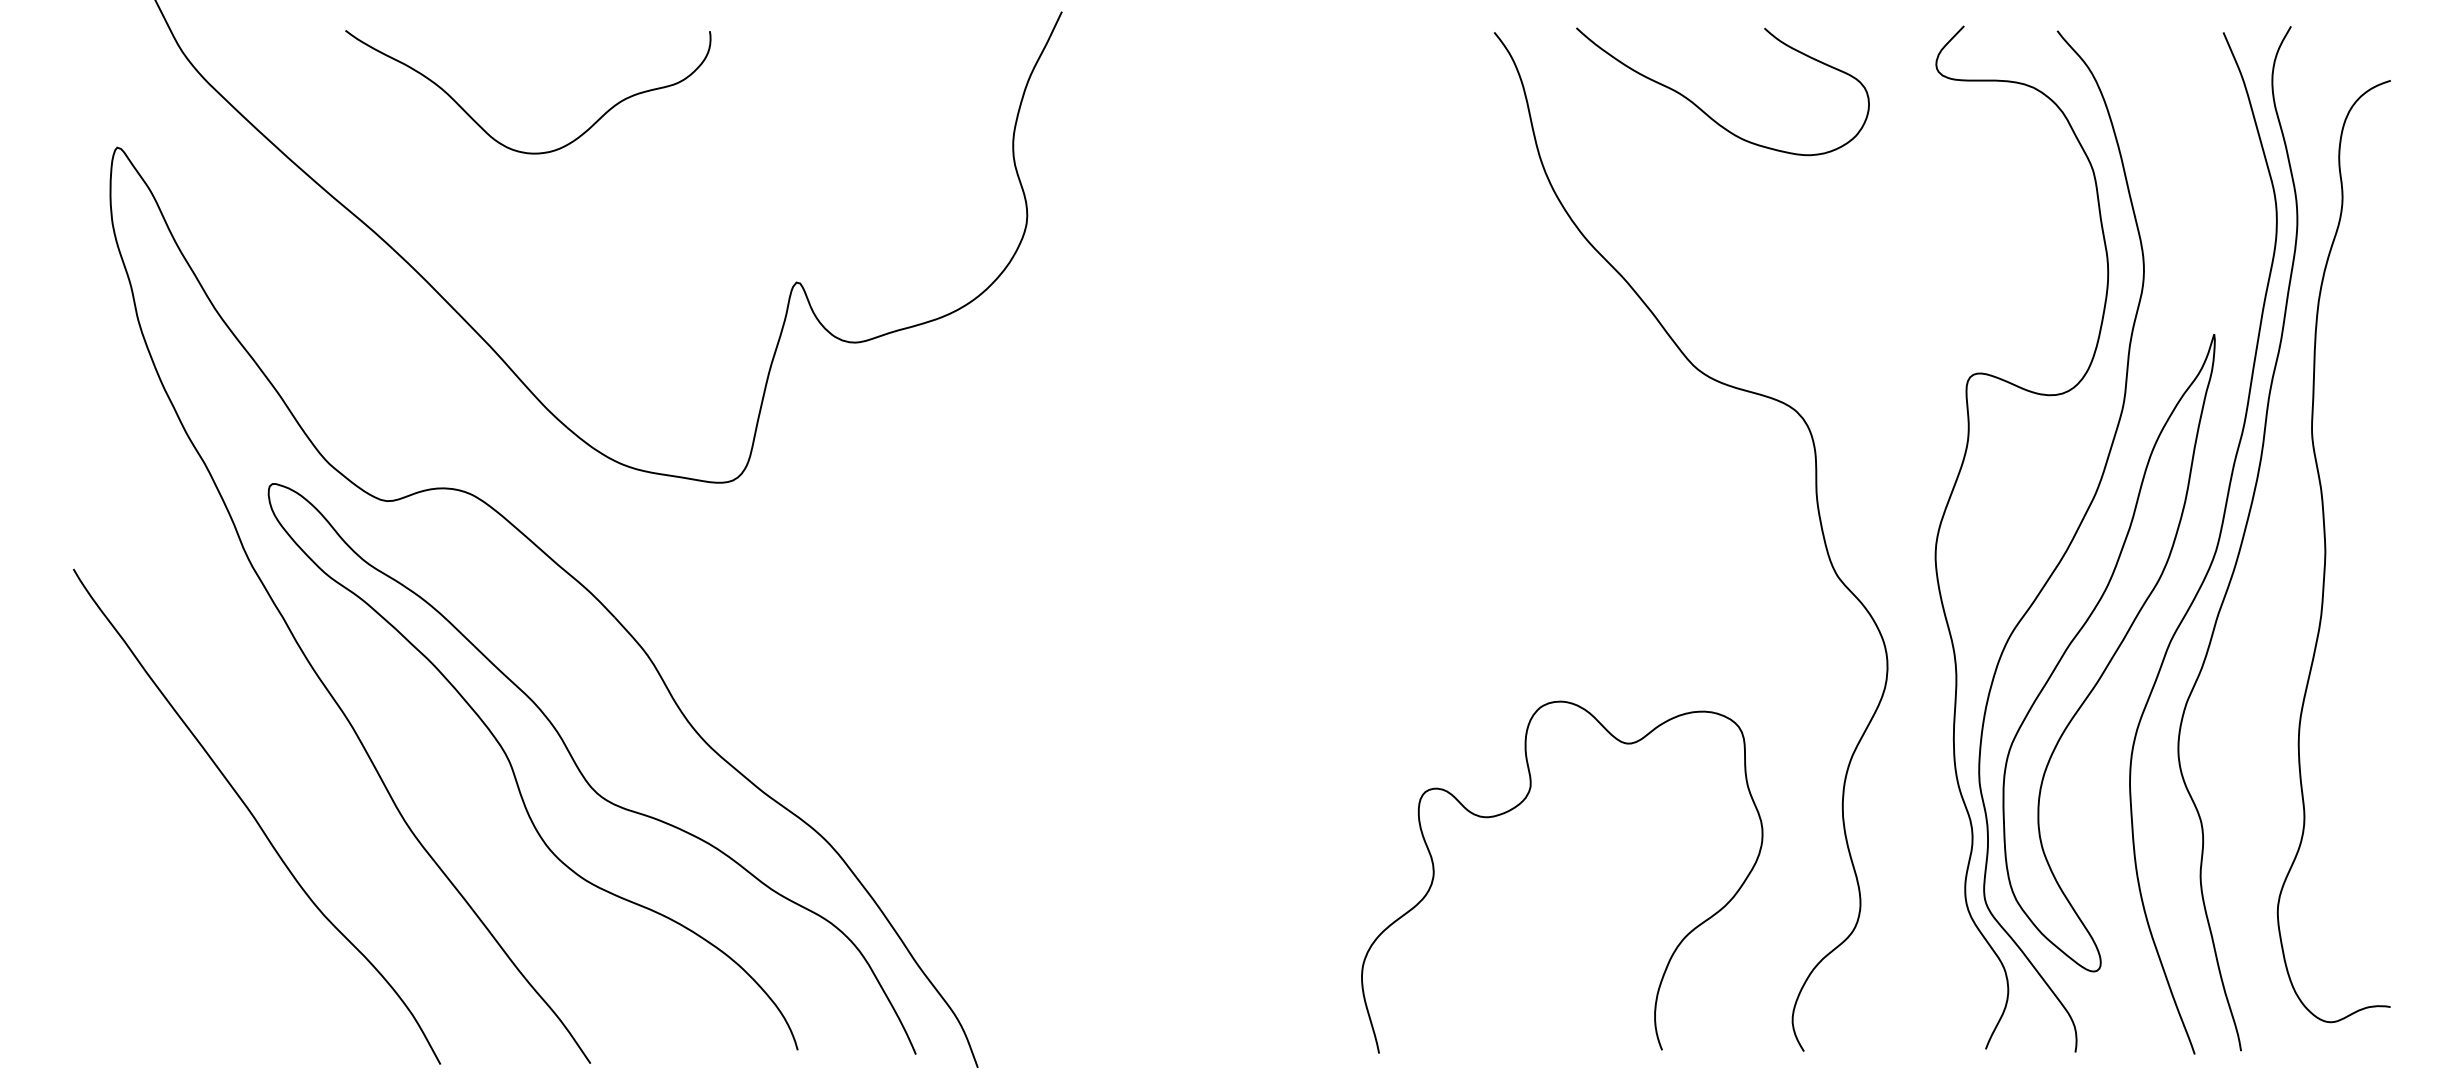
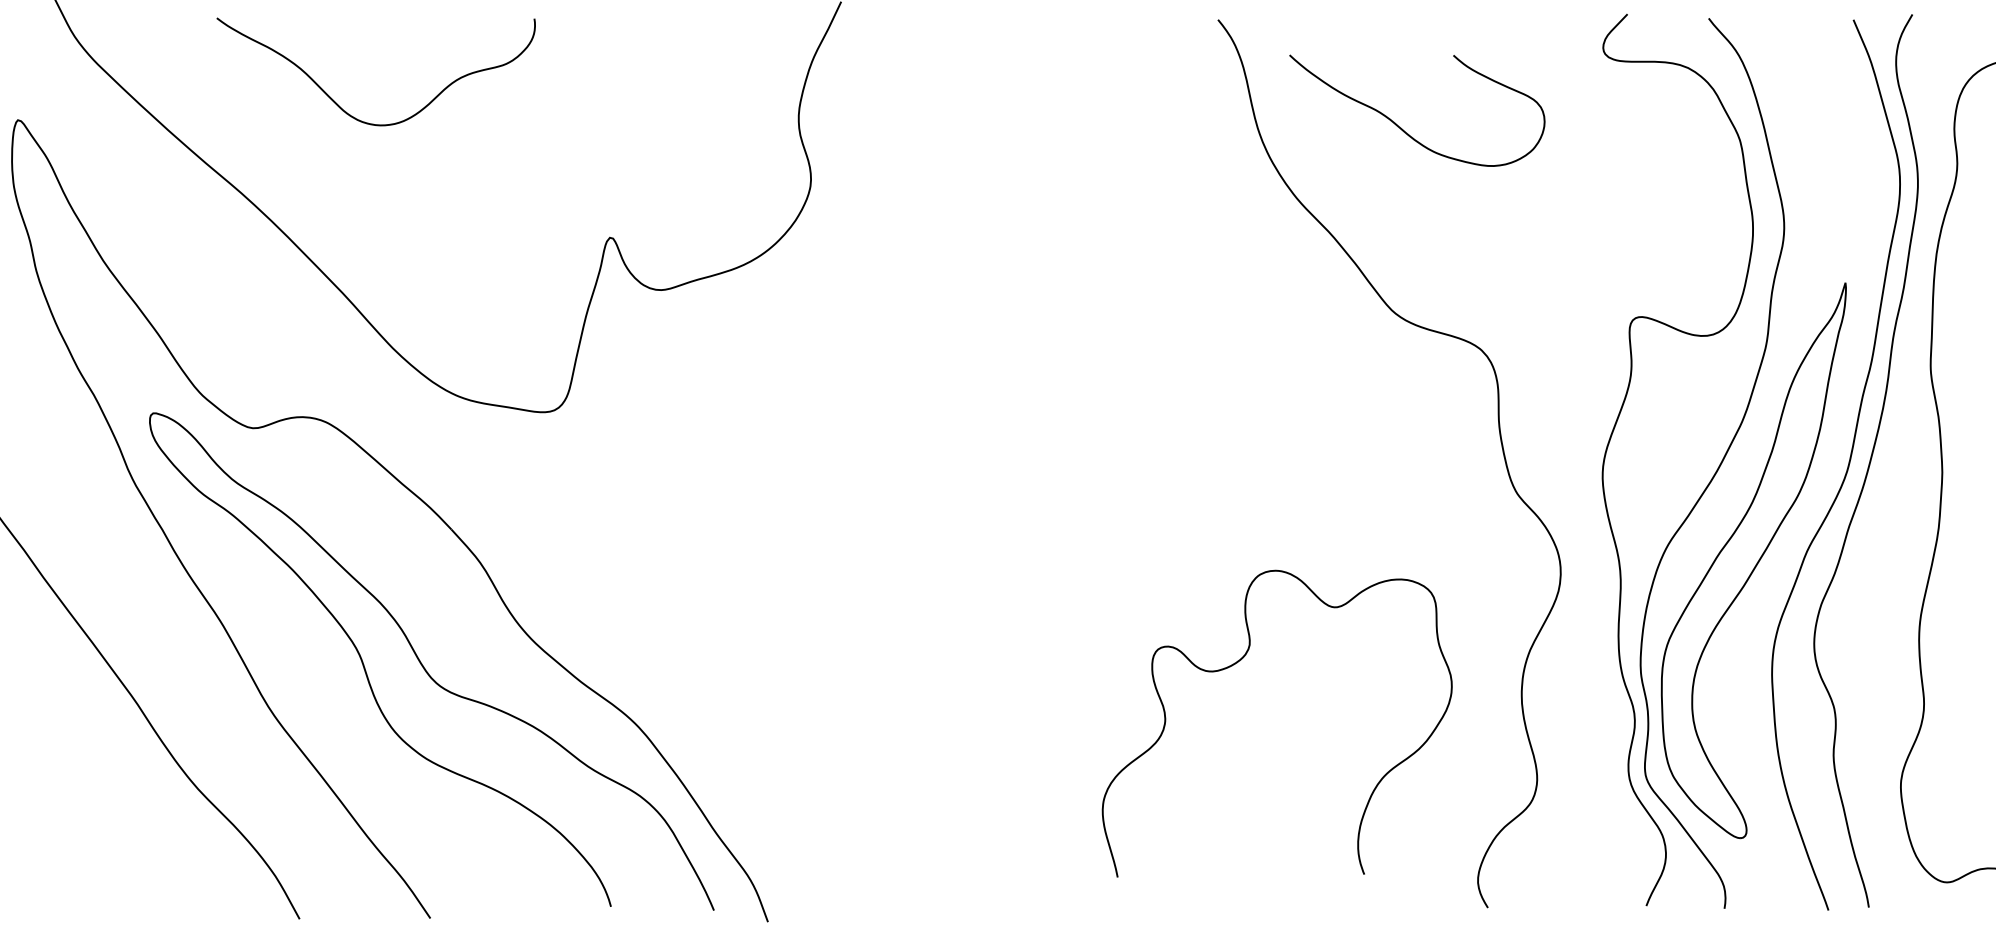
curve: (1703, 110) -> (1400, 127), moved
curve: (1515, 808) -> (1236, 663), moved

